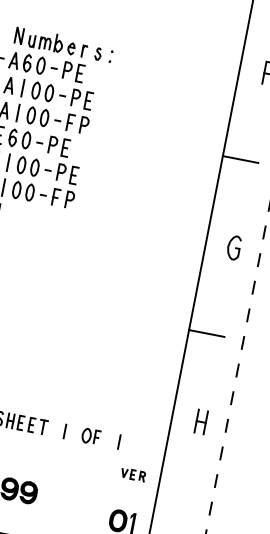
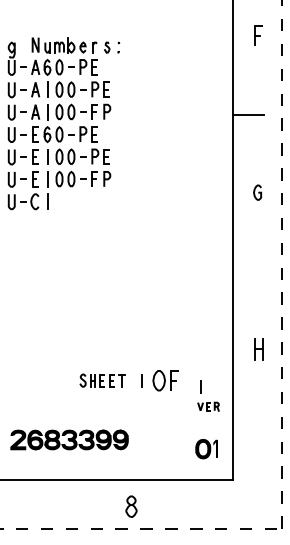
part: (233, 247) -> (257, 192), size x0.7
line: (206, 333) -> (248, 271), removed
part: (91, 436) -> (165, 380), size x1.6
line: (118, 441) -> (200, 386), moved

